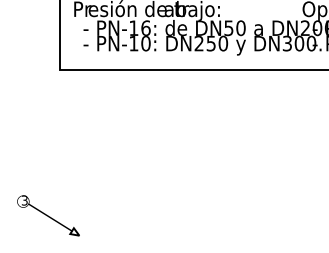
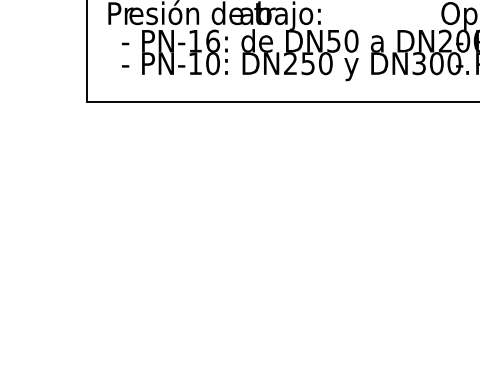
part: (48, 215) -> (70, 314), removed

